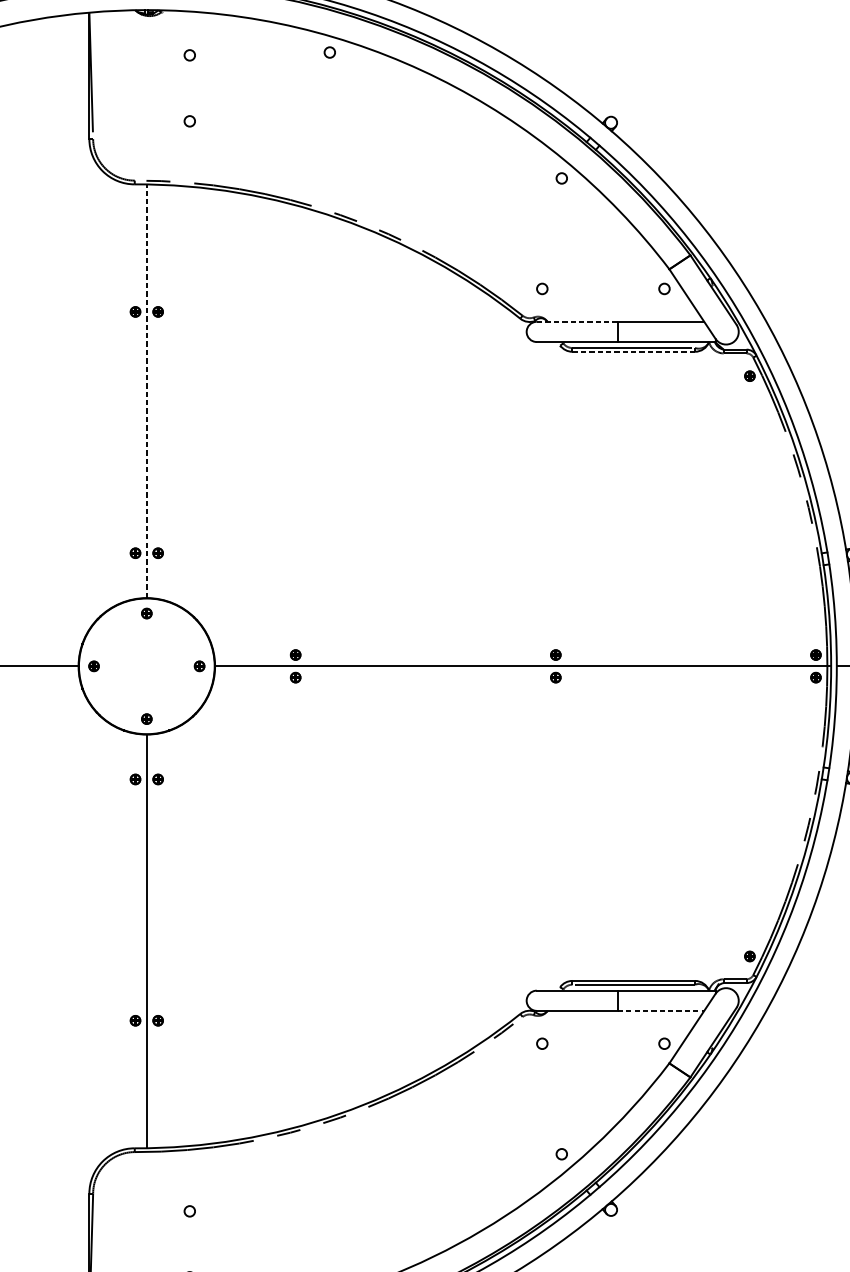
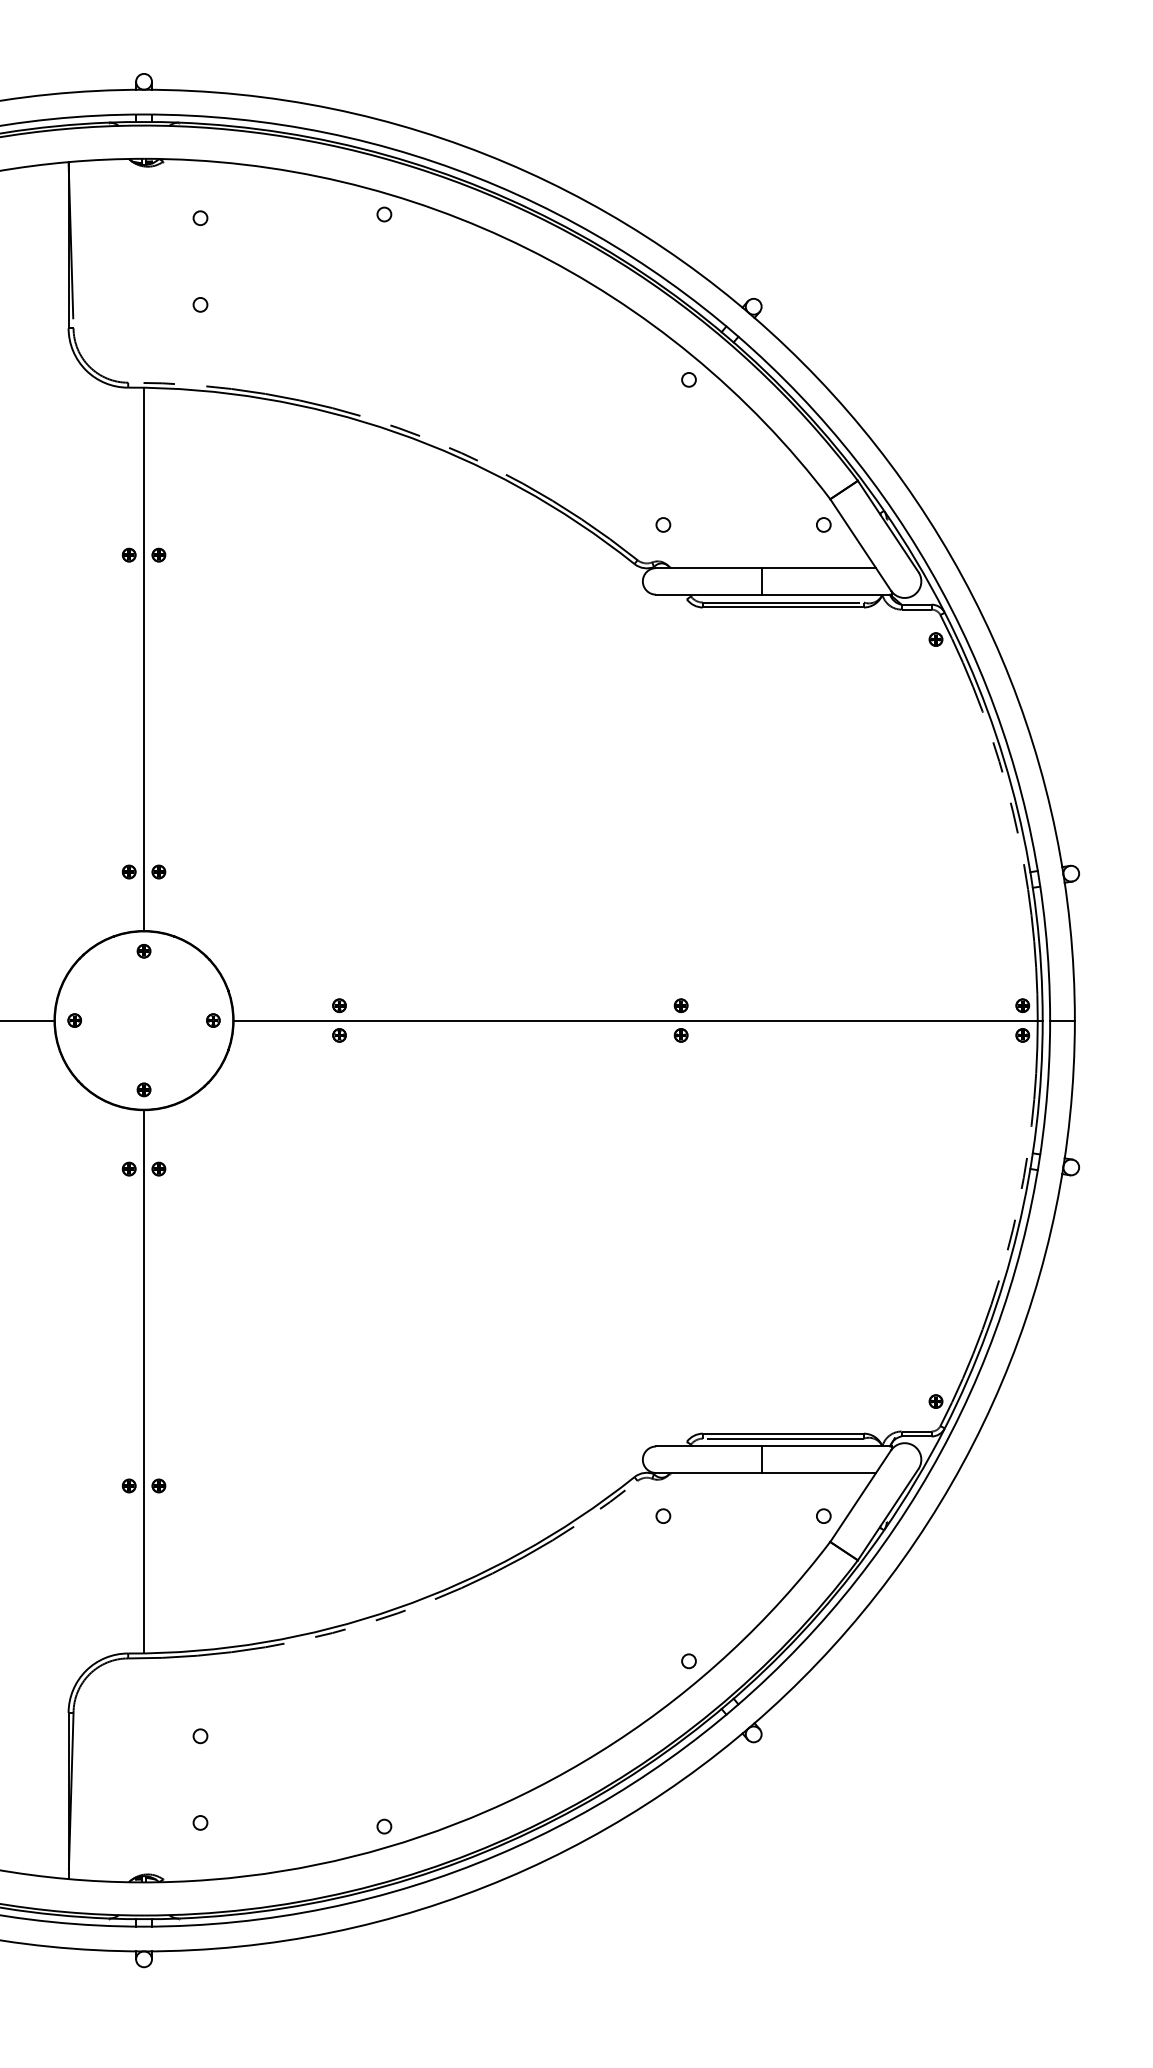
line: (576, 322) -> (708, 568), dashed -> solid
line: (633, 351) -> (783, 607), dashed -> solid
line: (147, 391) -> (144, 659), dashed -> solid
line: (661, 1011) -> (819, 1473), dashed -> solid

